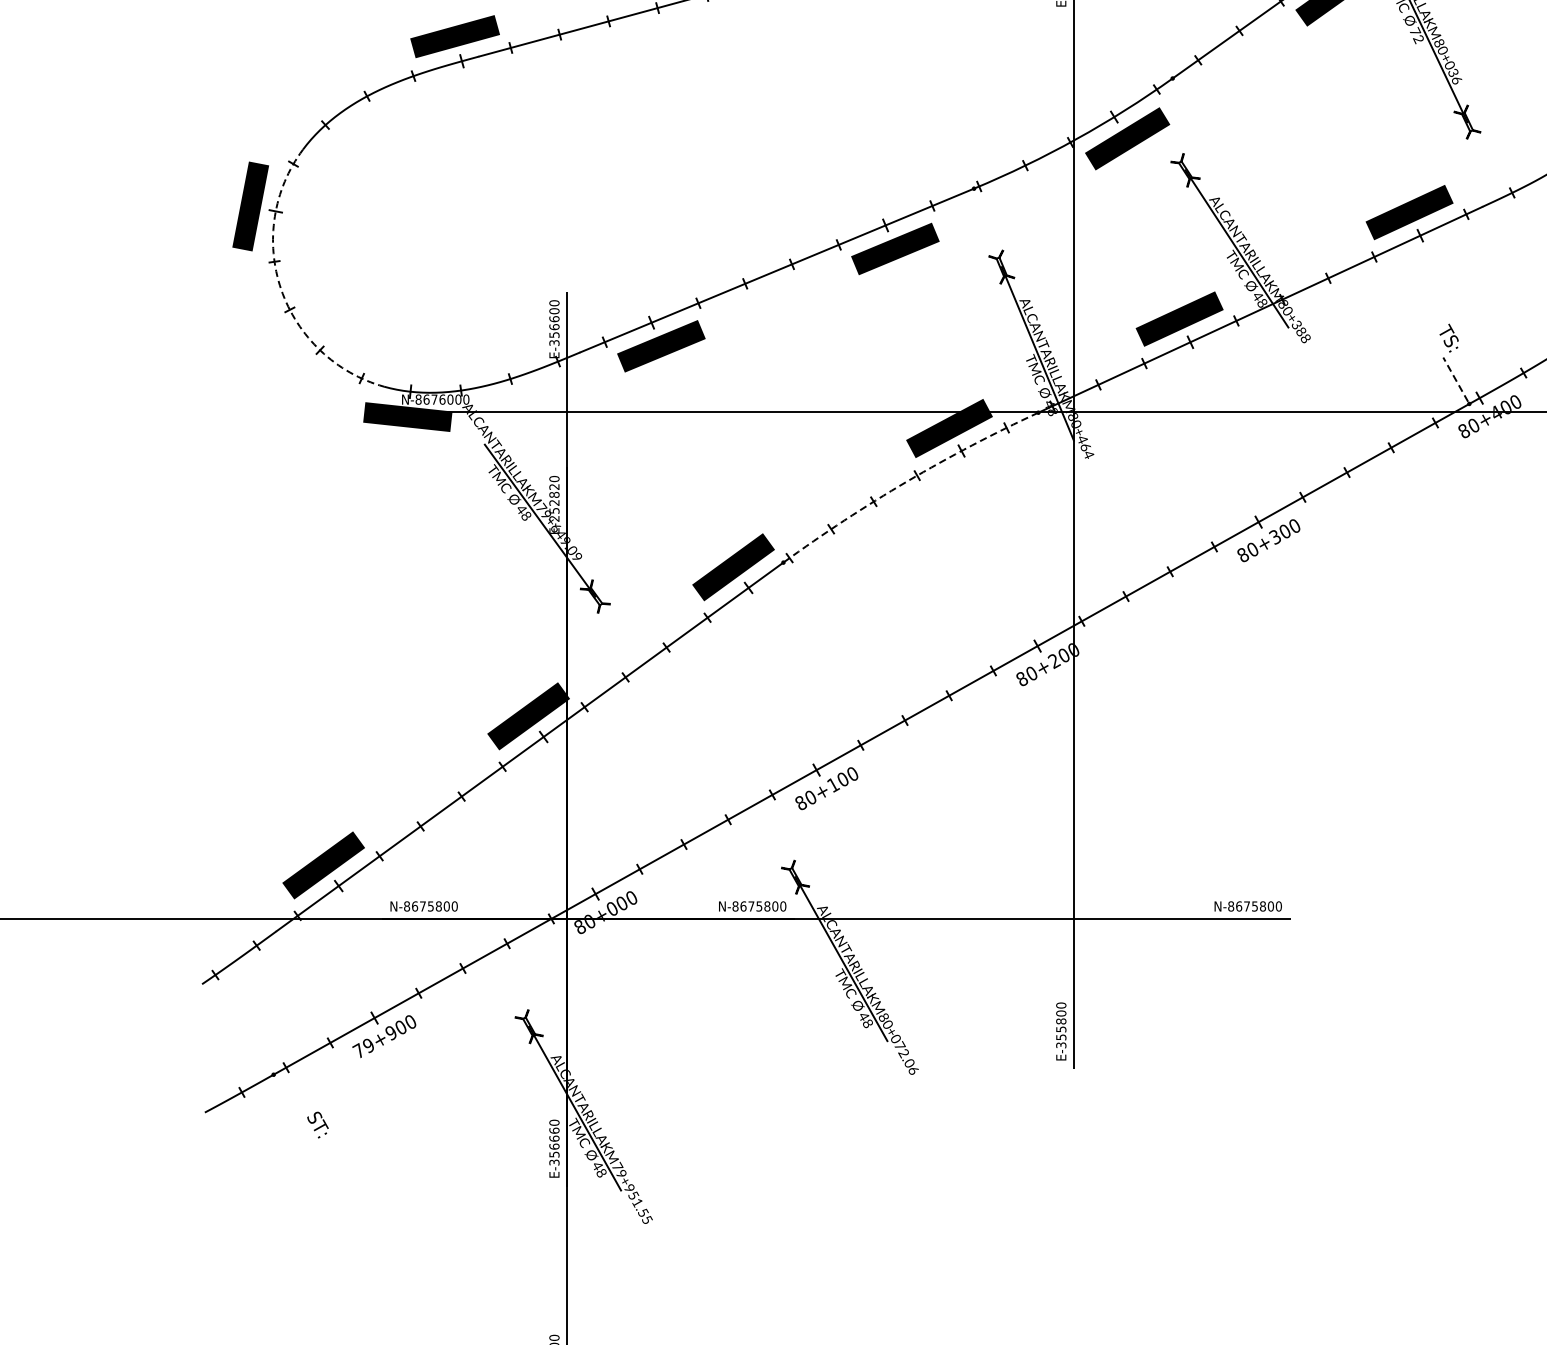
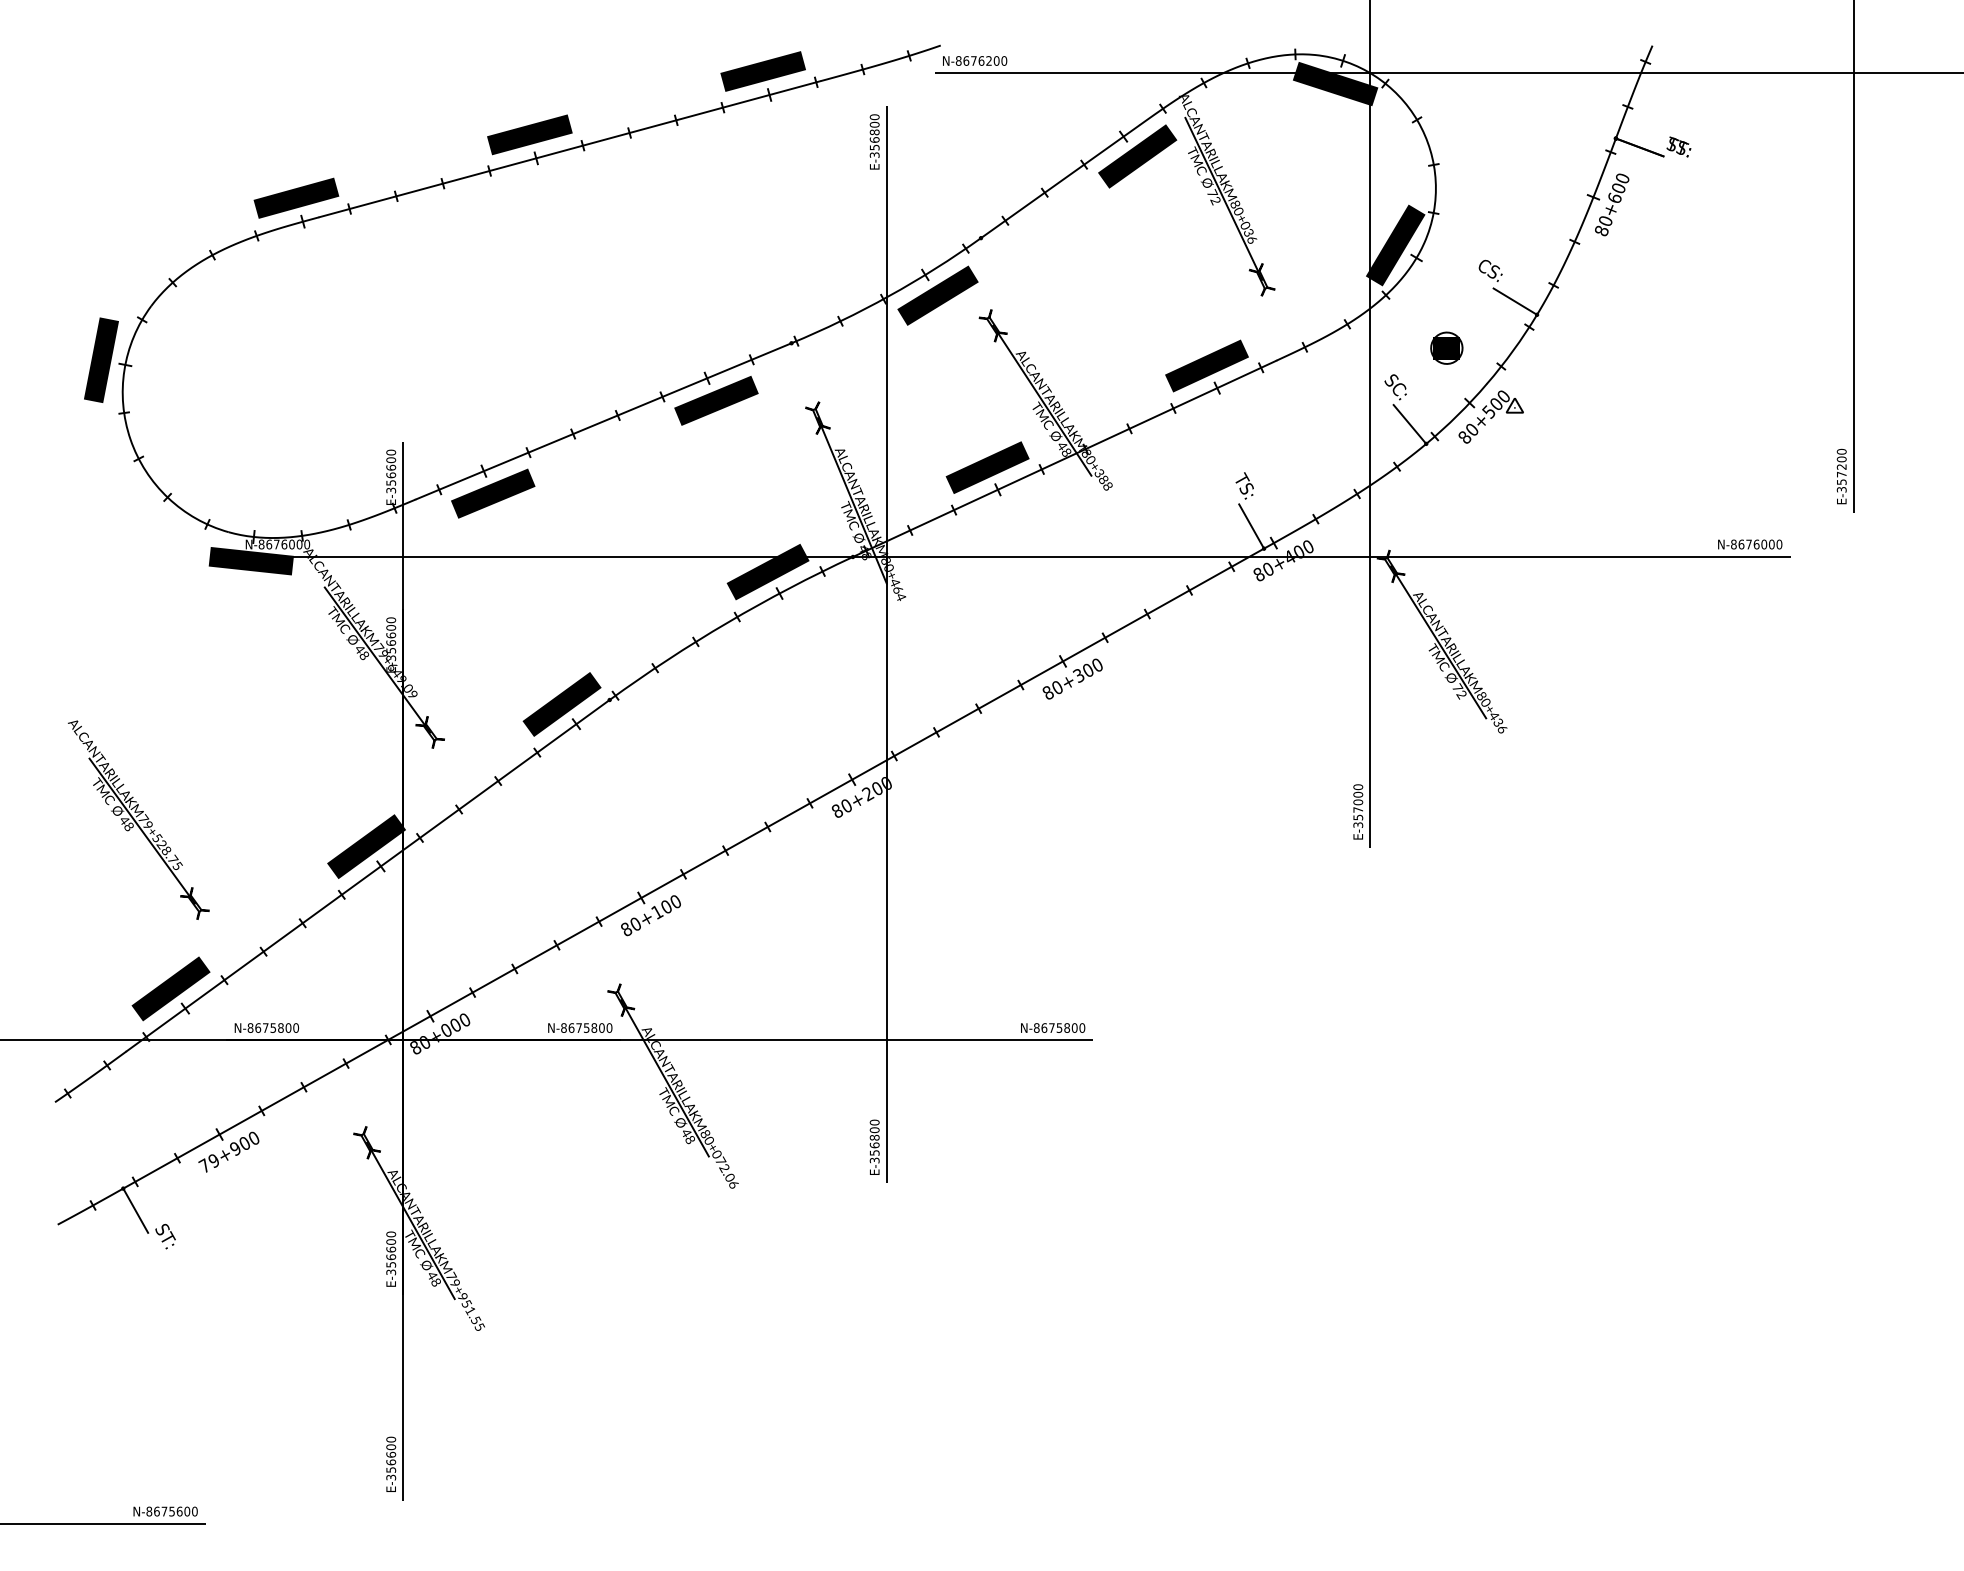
line: (281, 289) -> (130, 439), dashed -> solid
line: (1455, 379) -> (1250, 525), dashed -> solid
line: (906, 481) -> (727, 622), dashed -> solid
text: (554, 502) -> (391, 642), E-252820 -> E-356600
part: (289, 687) -> (138, 819), added
text: (1061, 1029) -> (874, 1145), E-355800 -> E-356800
line: (287, 1098) -> (136, 1211), added
text: (553, 1130) -> (390, 1241), E-356660 -> E-356600

